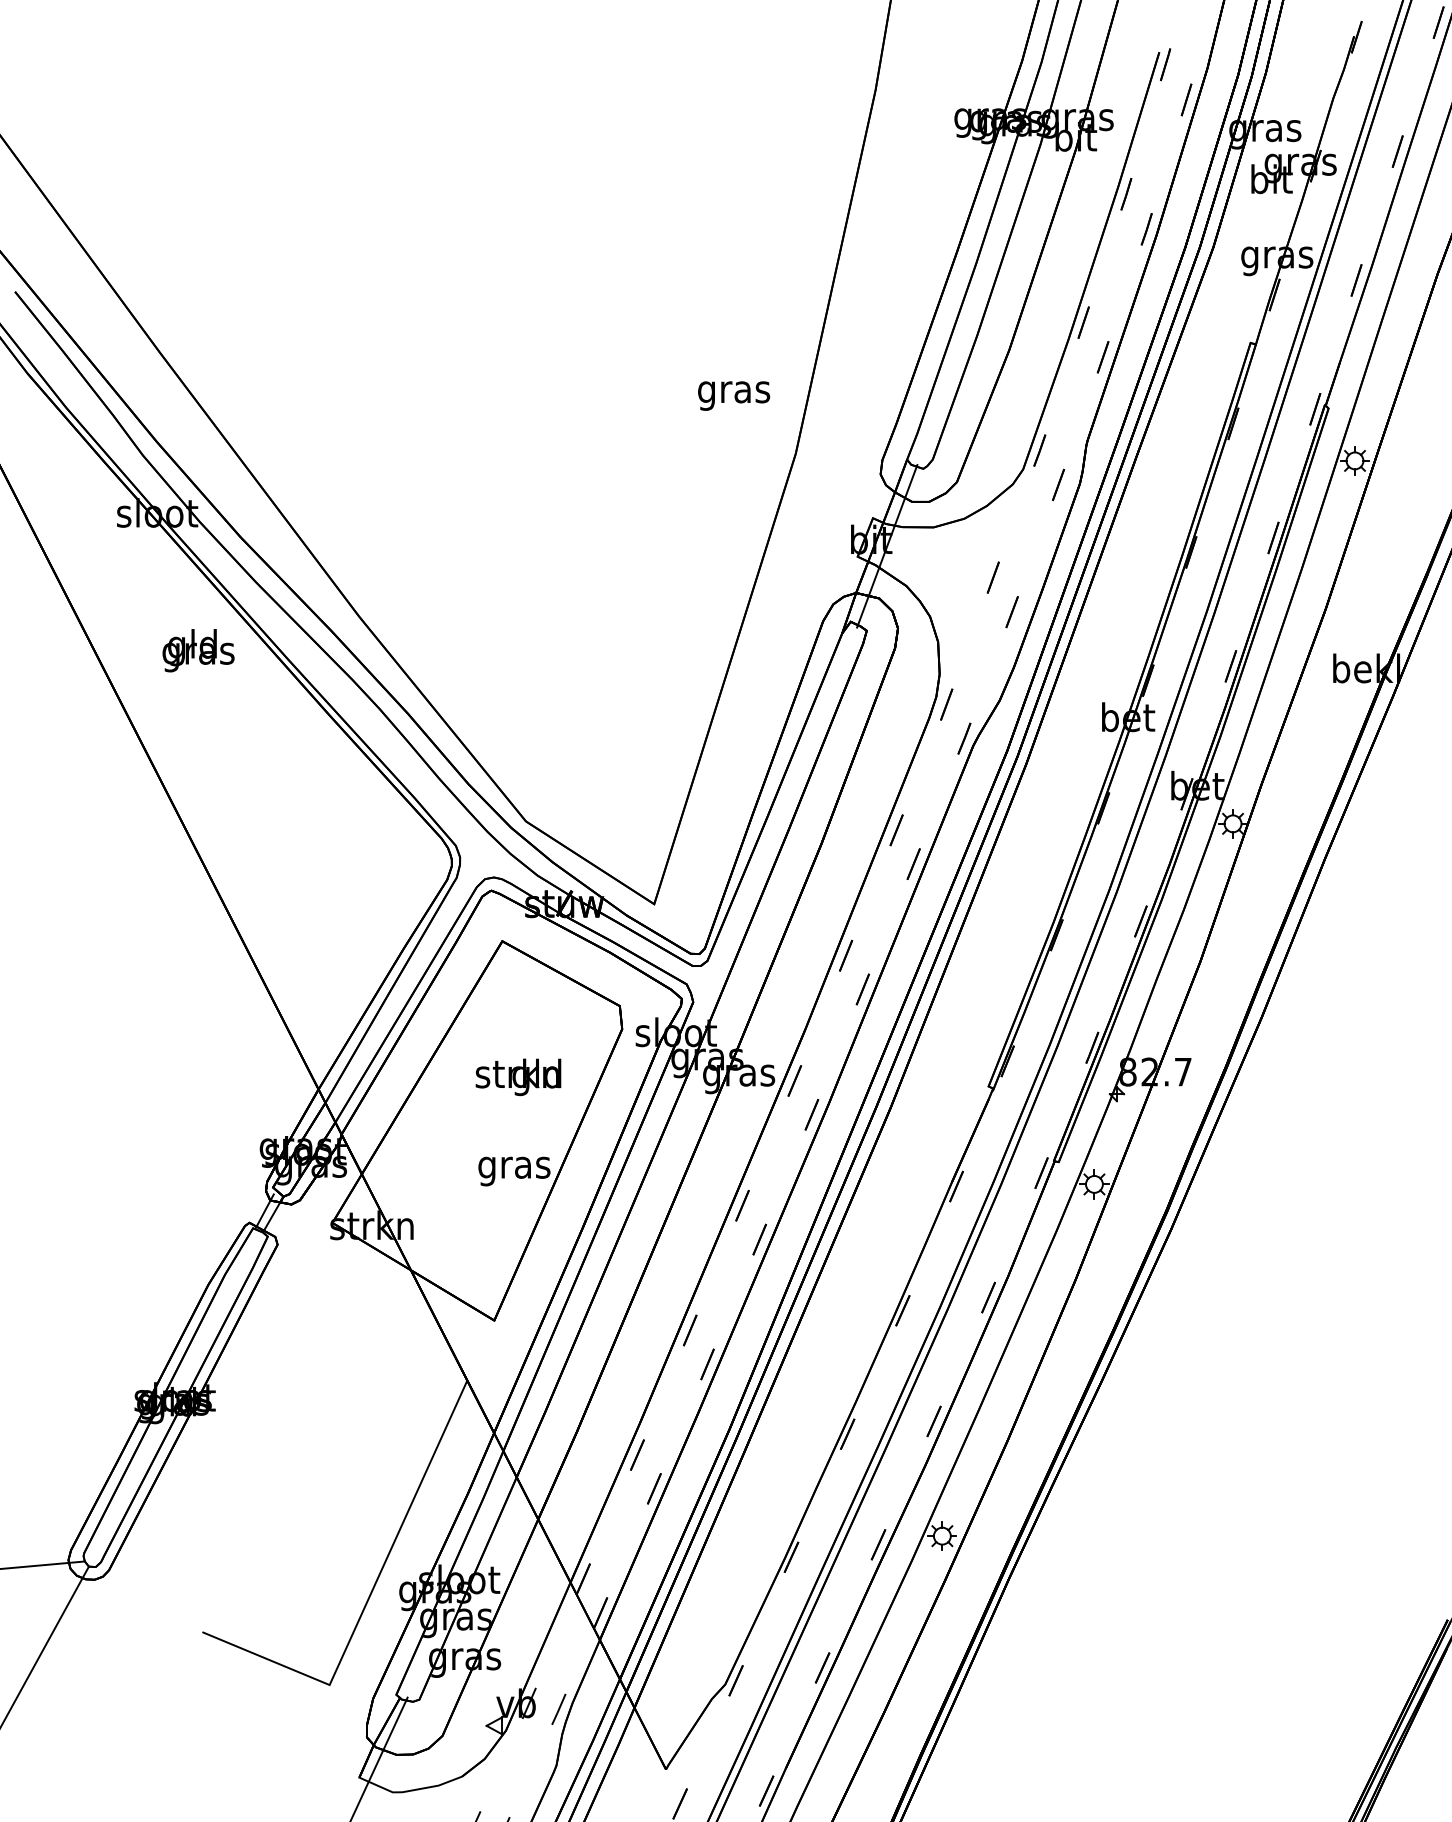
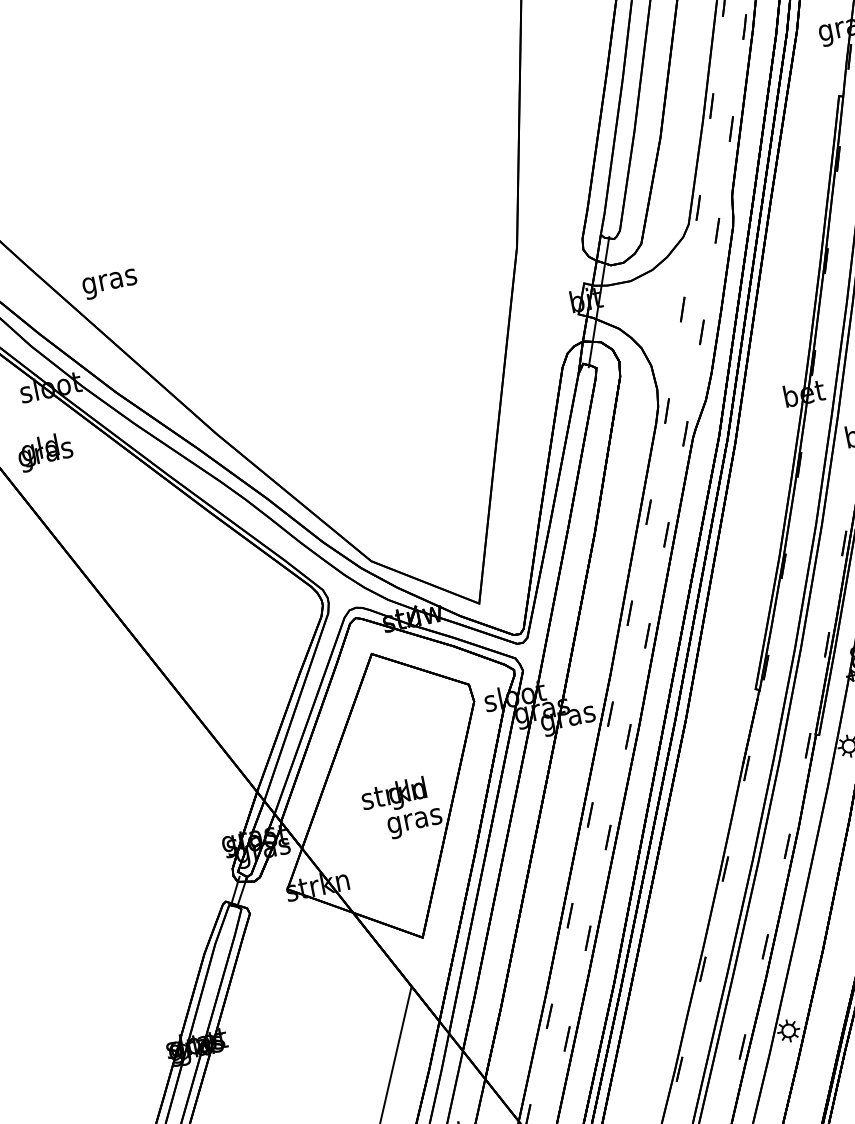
text: (734, 395) -> (110, 283), moved
text: (198, 650) -> (45, 451), moved
text: (518, 1077) -> (394, 796), moved

